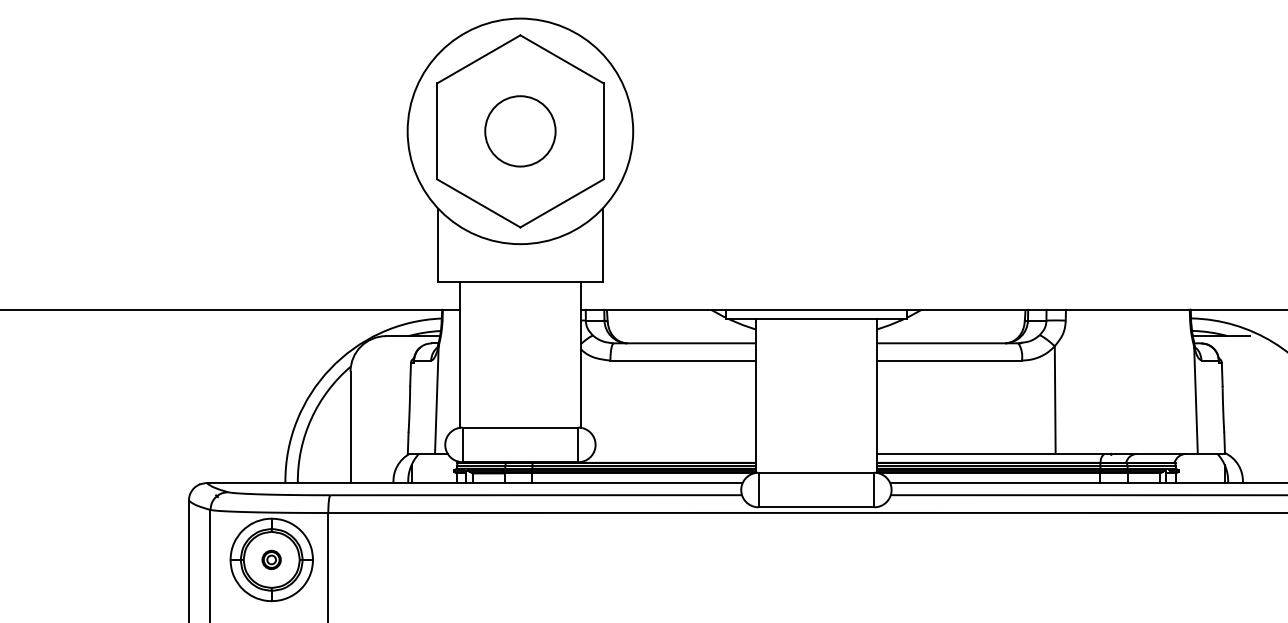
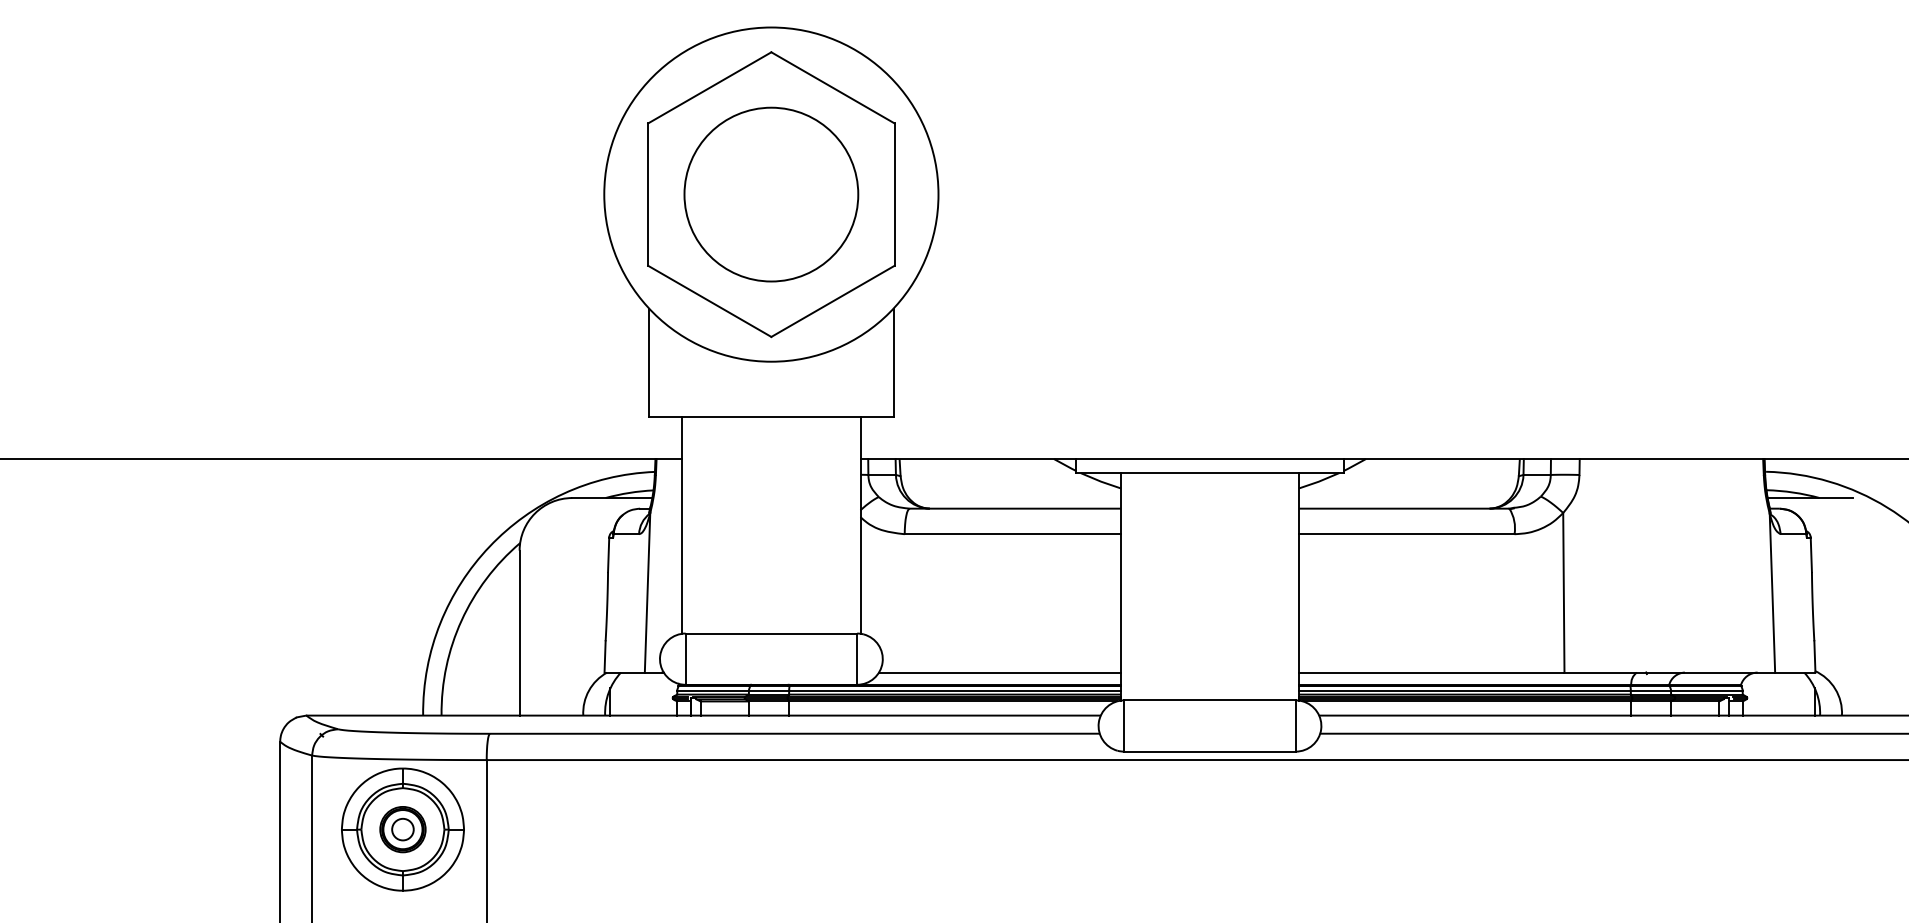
circle: (520, 131) -> (771, 194), size x1.67
line: (674, 453) -> (999, 671), added
part: (271, 559) -> (402, 828), size x1.67

